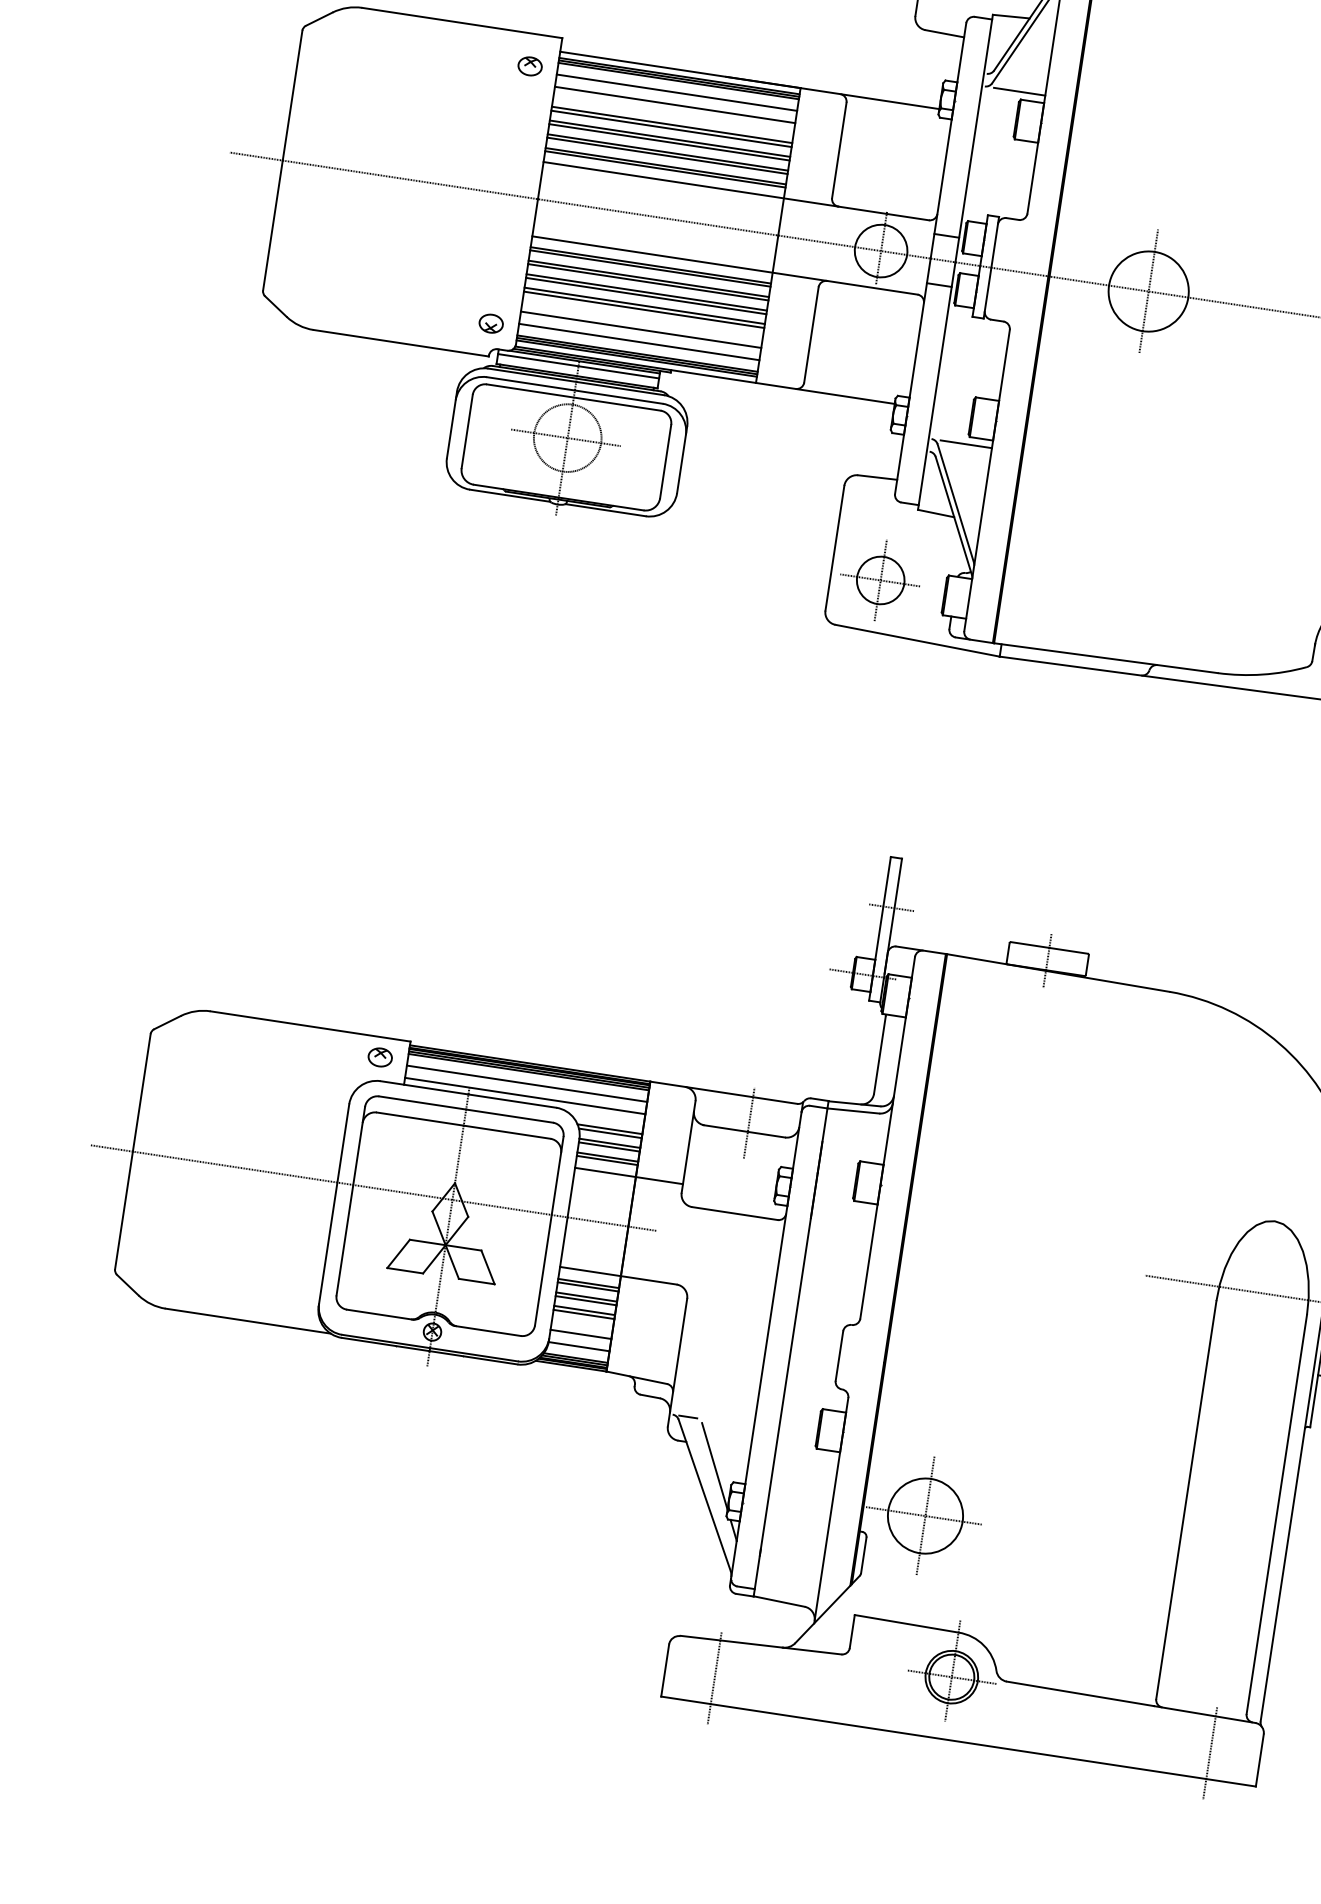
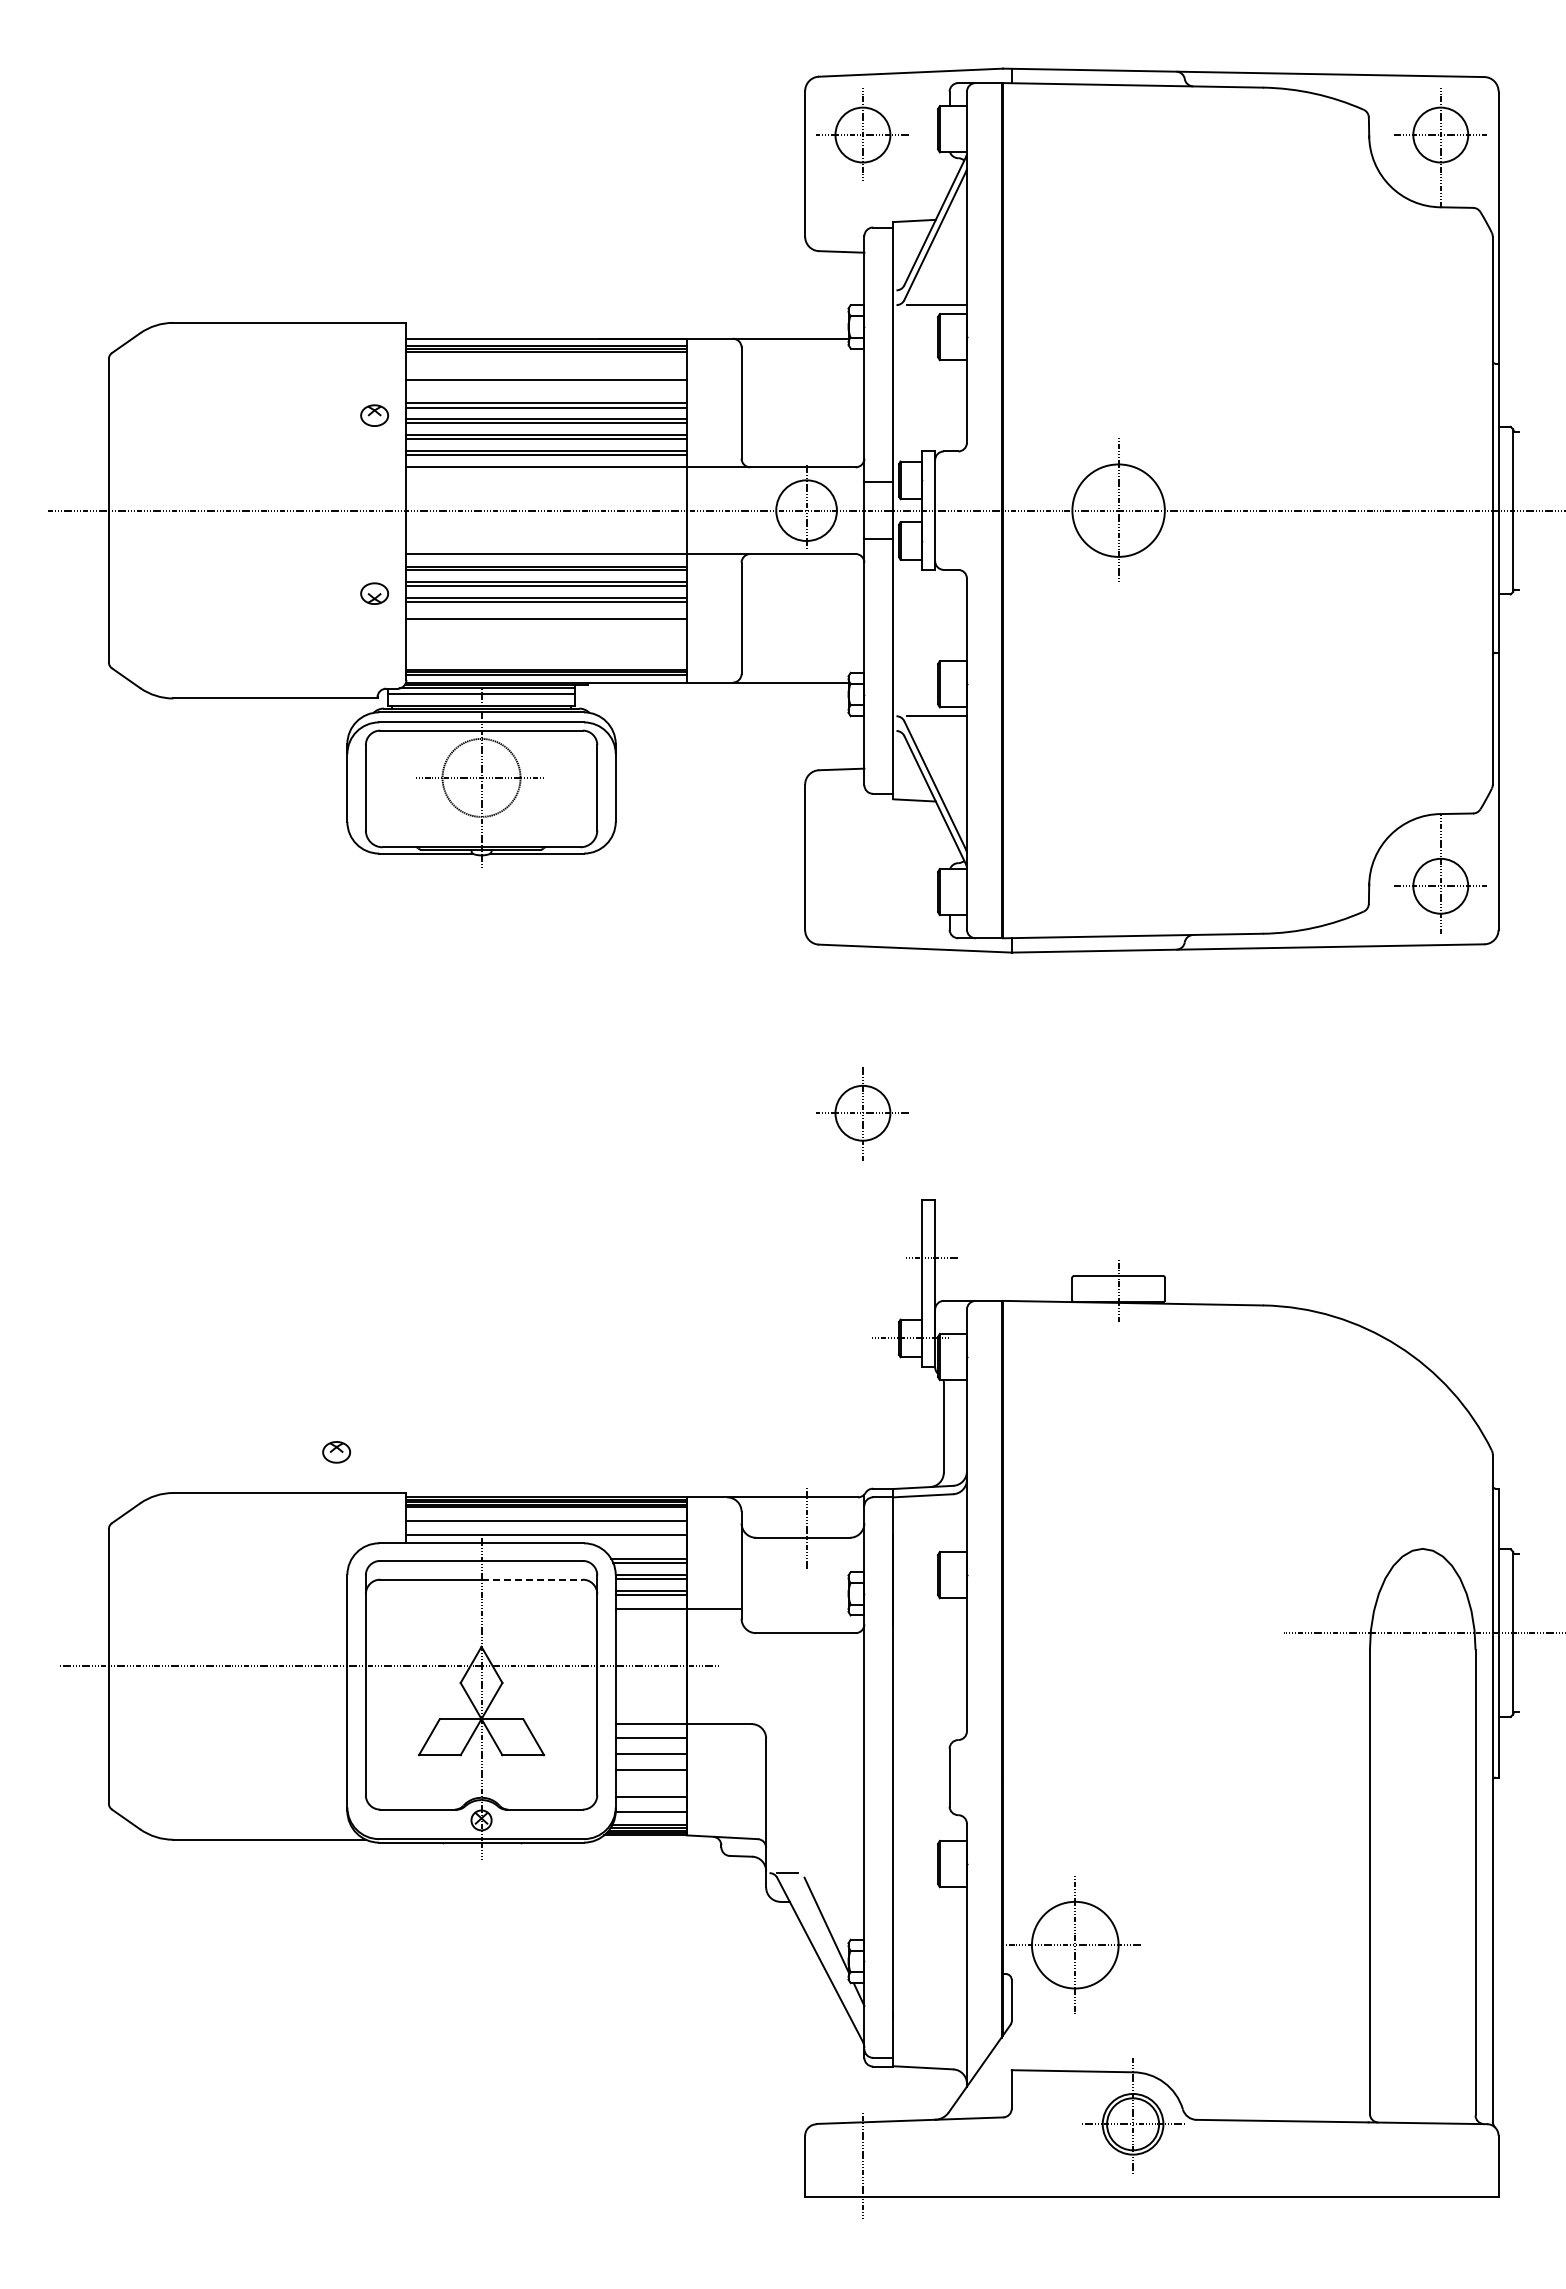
part: (530, 66) -> (374, 415), moved
line: (676, 92) -> (546, 365), removed
line: (644, 305) -> (546, 613), removed
part: (491, 323) -> (374, 593), moved
line: (641, 329) -> (546, 641), removed
line: (639, 342) -> (546, 656), removed
part: (880, 580) -> (862, 1113), moved
part: (380, 1057) -> (336, 1452), moved
line: (507, 1132) -> (532, 1579), solid -> dashed
line: (587, 1287) -> (650, 1742), removed
line: (585, 1300) -> (650, 1758), removed
line: (583, 1314) -> (650, 1774), removed
line: (1209, 1753) -> (1440, 2166), removed

